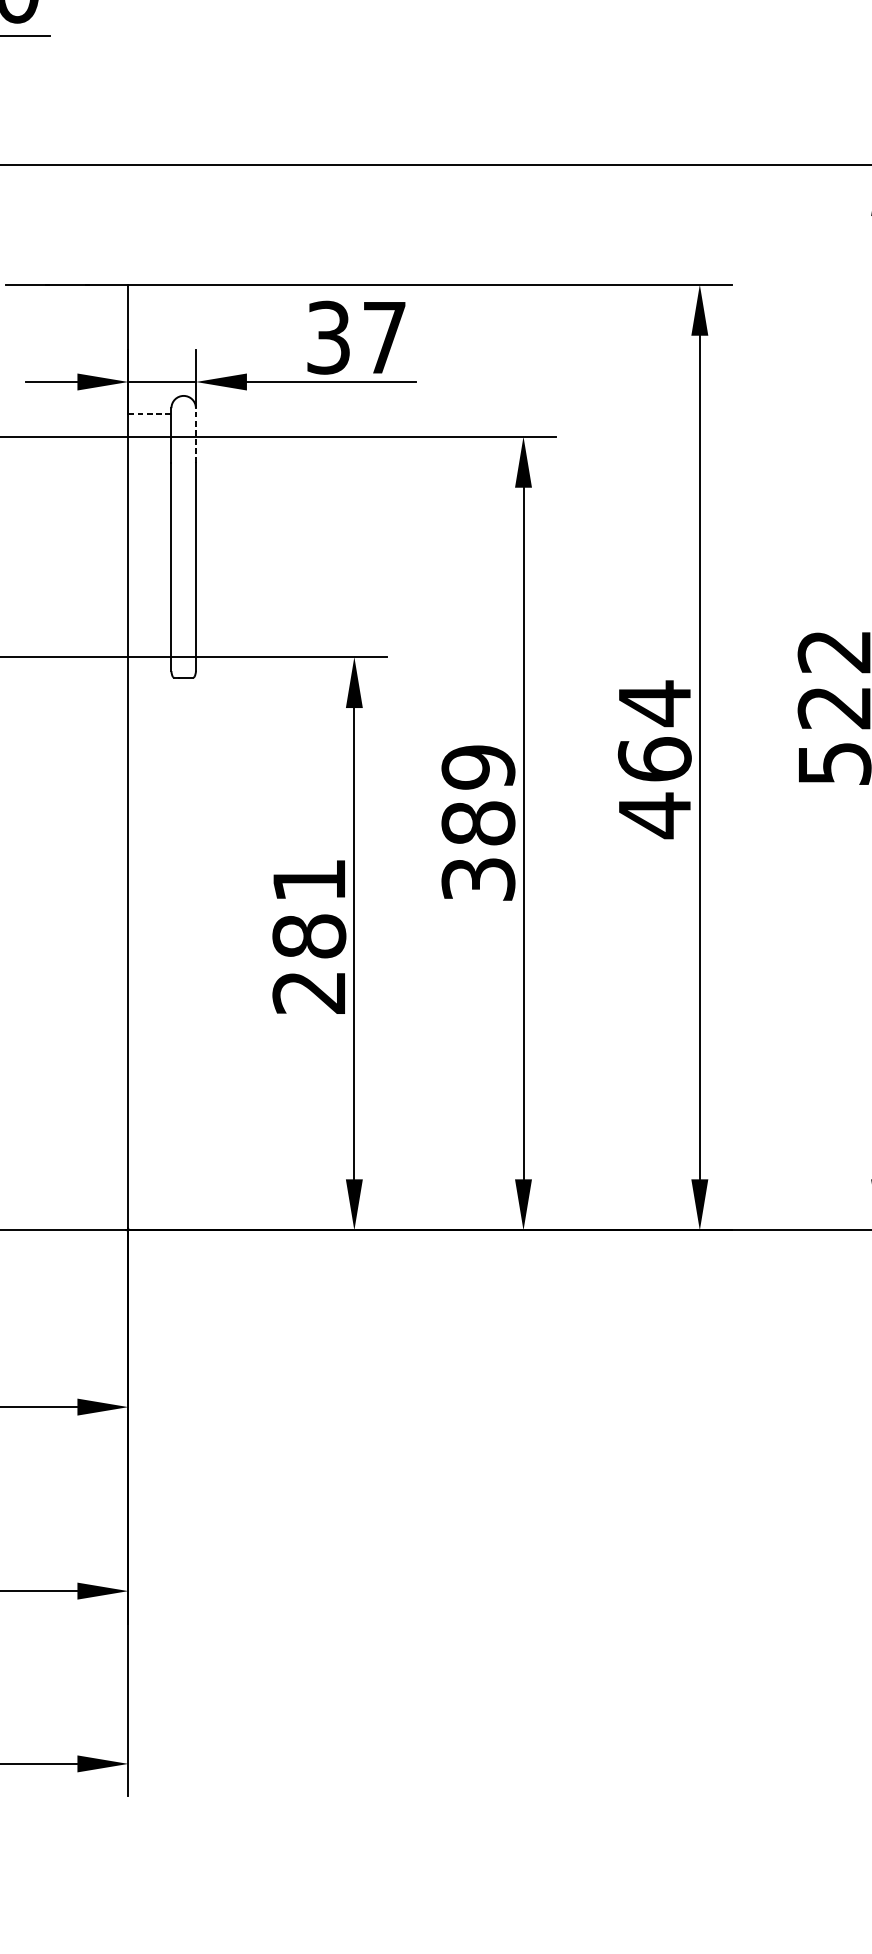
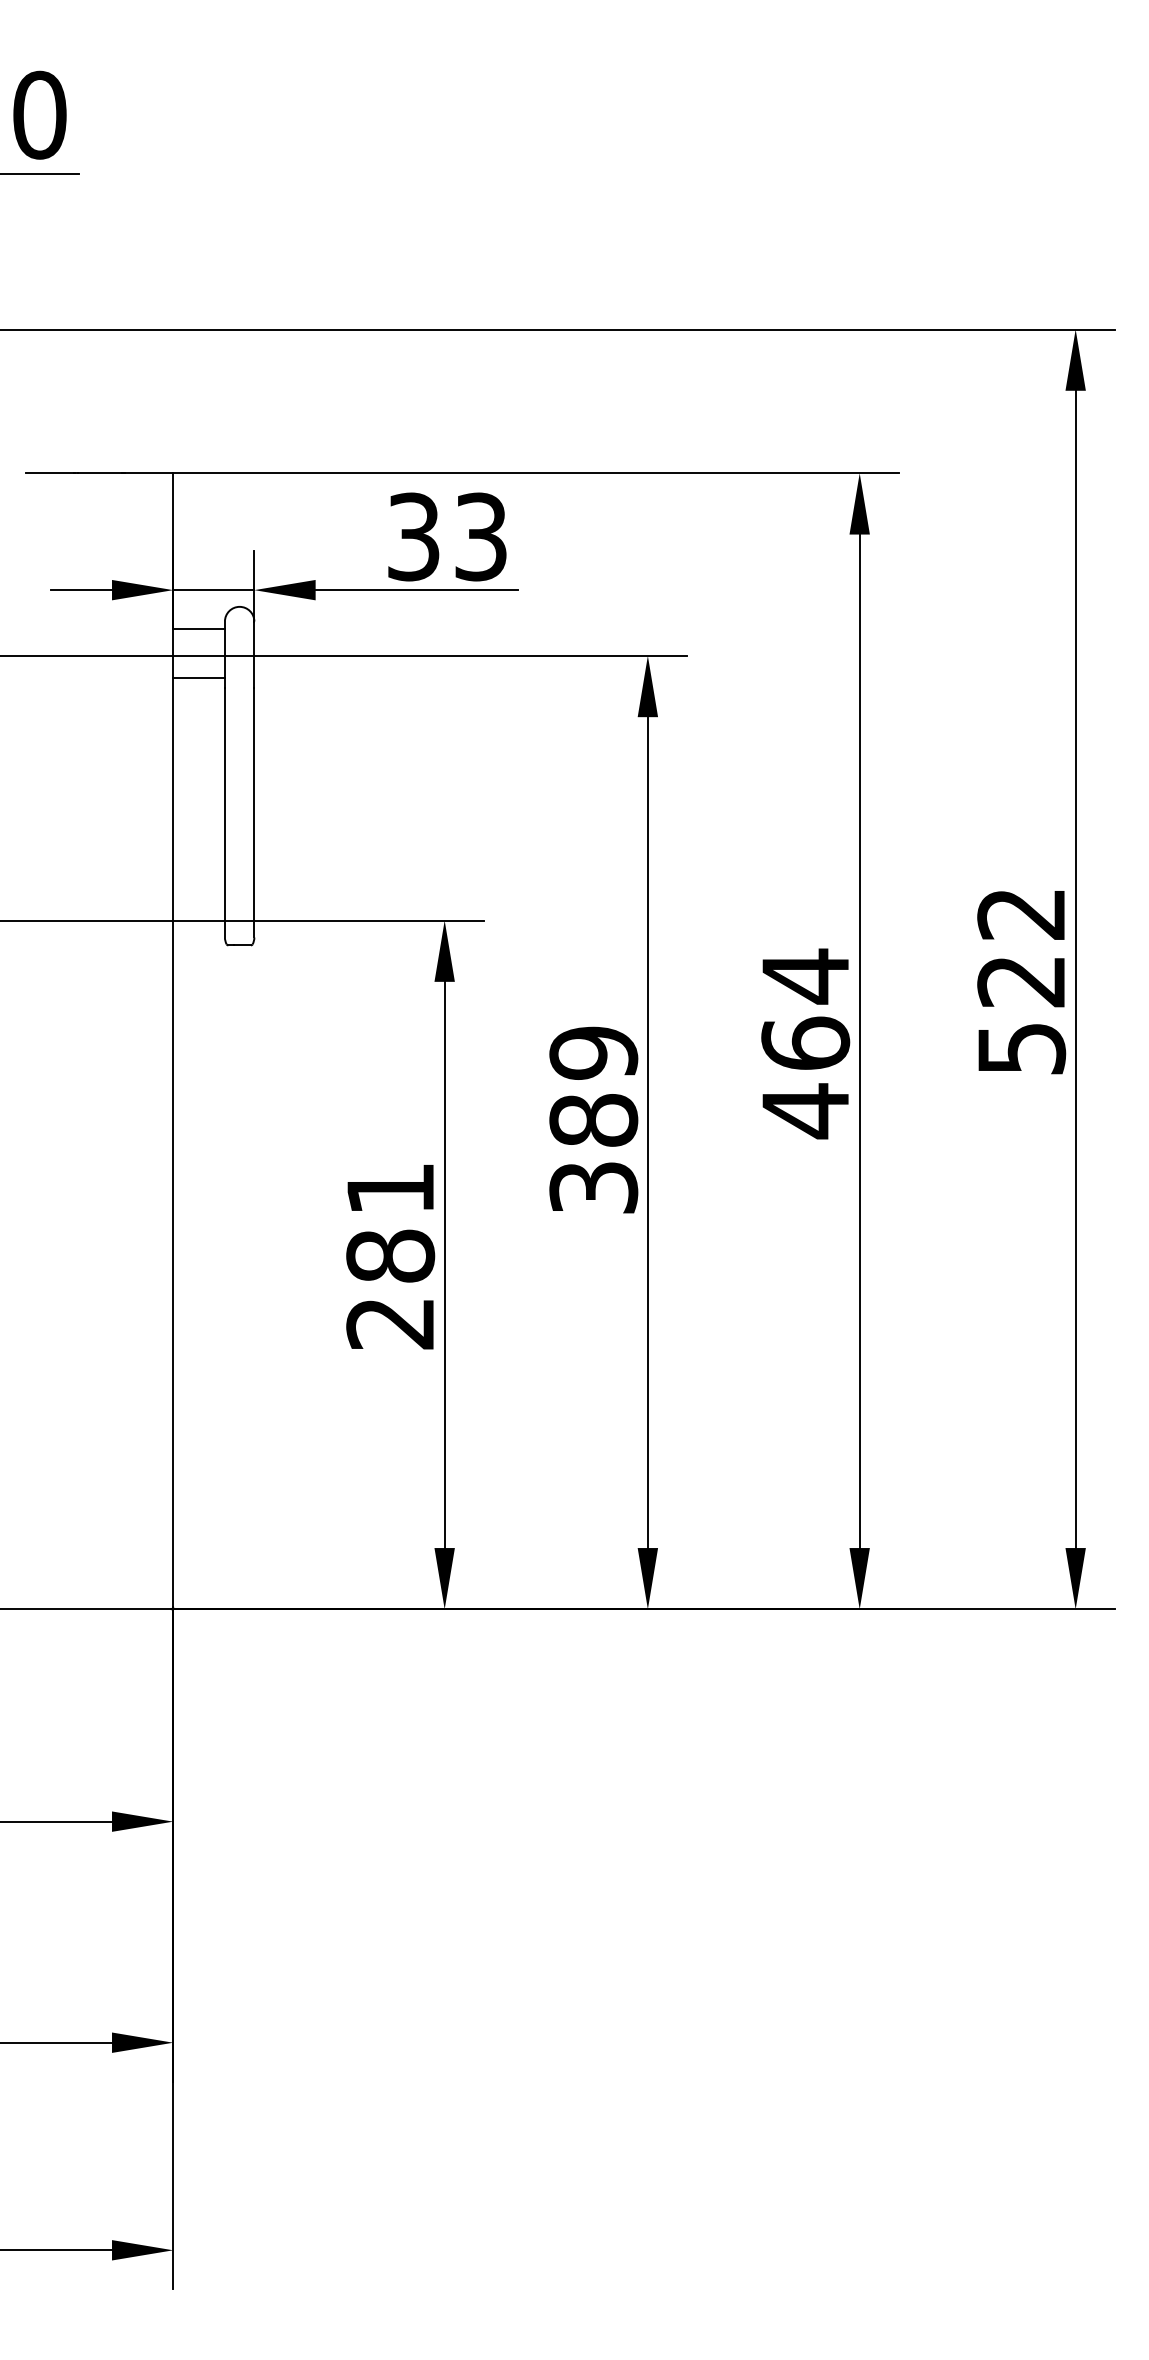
text: (384, 337) -> (480, 536), 37 -> 33
line: (150, 413) -> (199, 628), dashed -> solid
line: (196, 435) -> (254, 654), dashed -> solid
line: (149, 454) -> (198, 677), added

